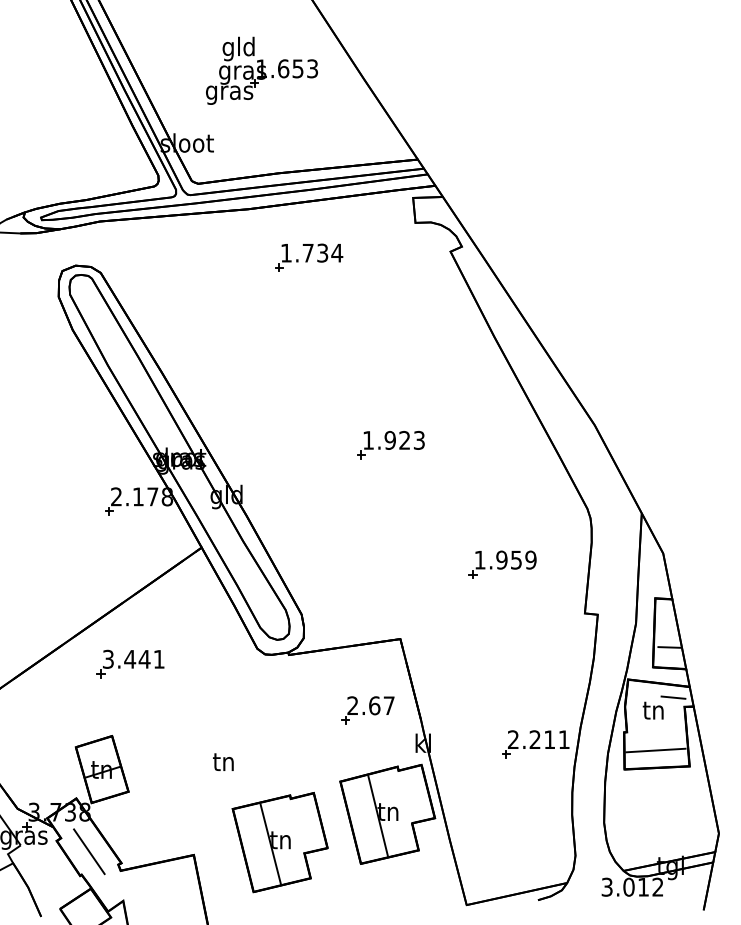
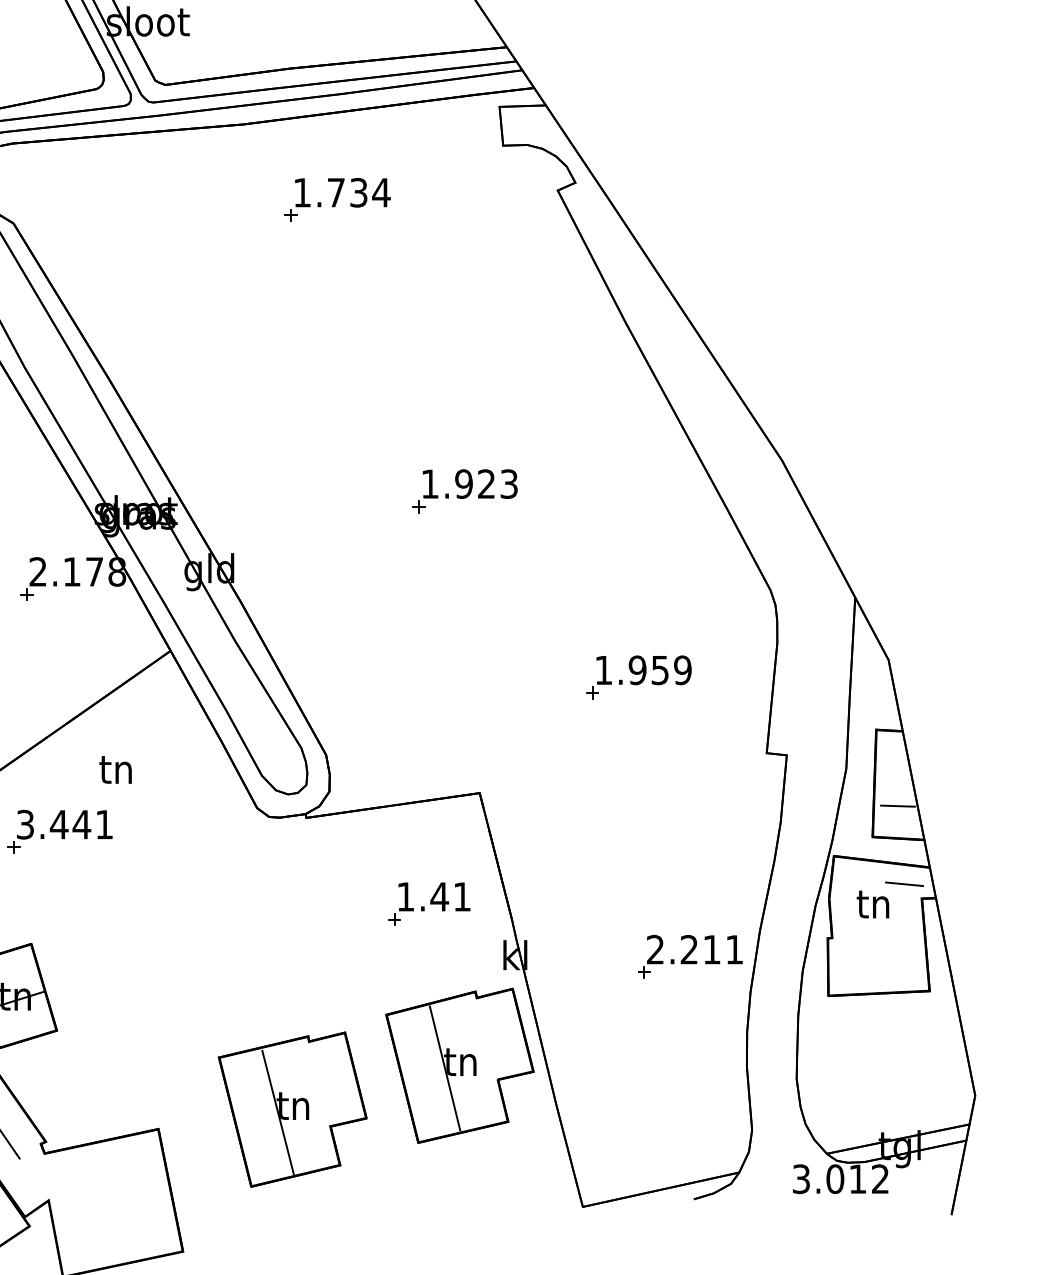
text: (370, 705) -> (433, 896), 2.67 -> 1.41
line: (655, 750) -> (876, 966), removed
text: (223, 761) -> (115, 768), moved

